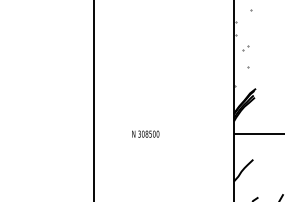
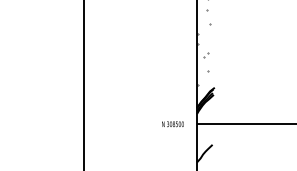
text: (145, 134) -> (172, 124), moved

